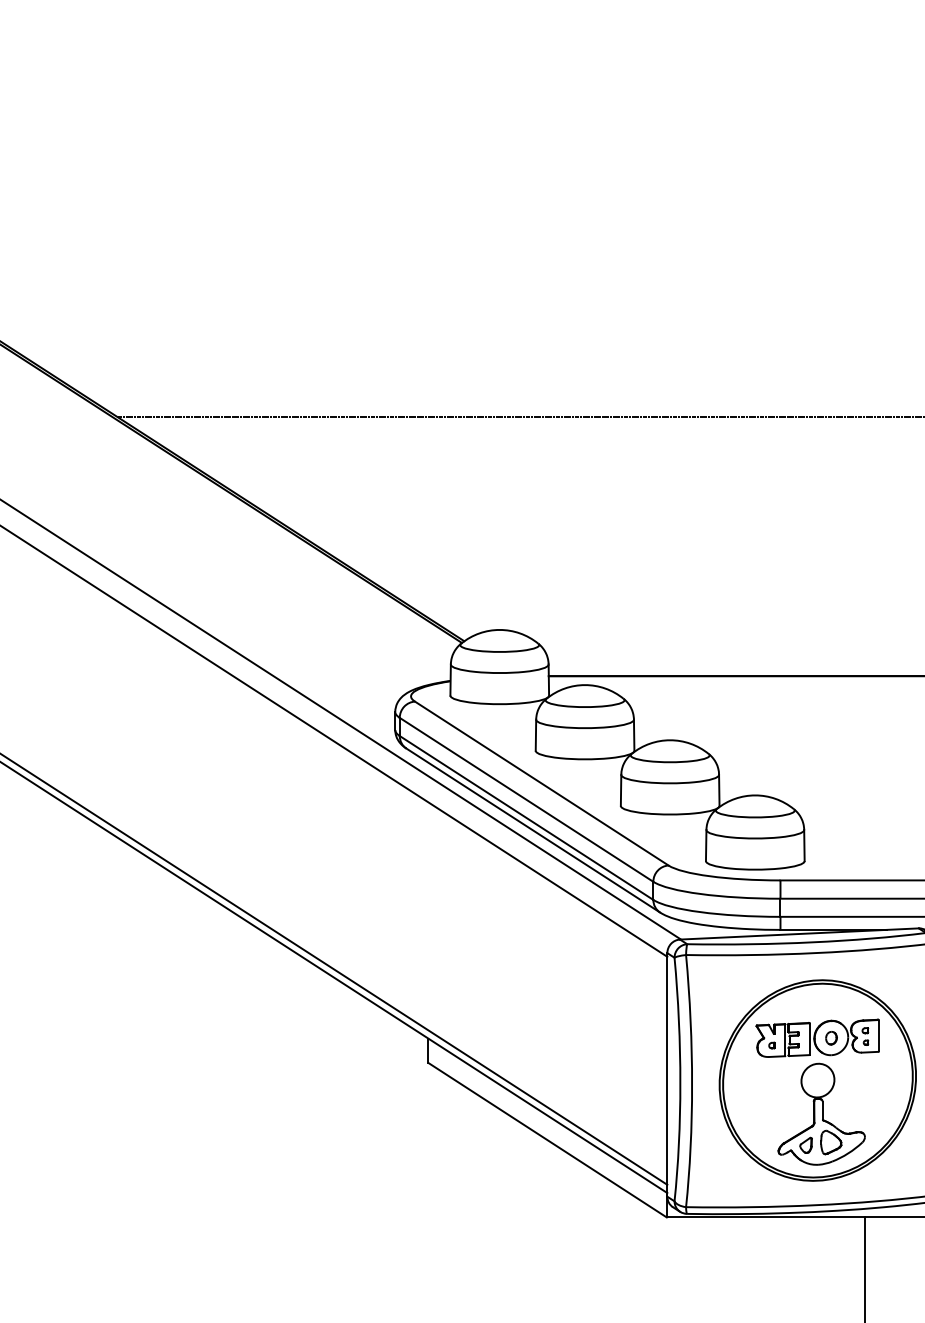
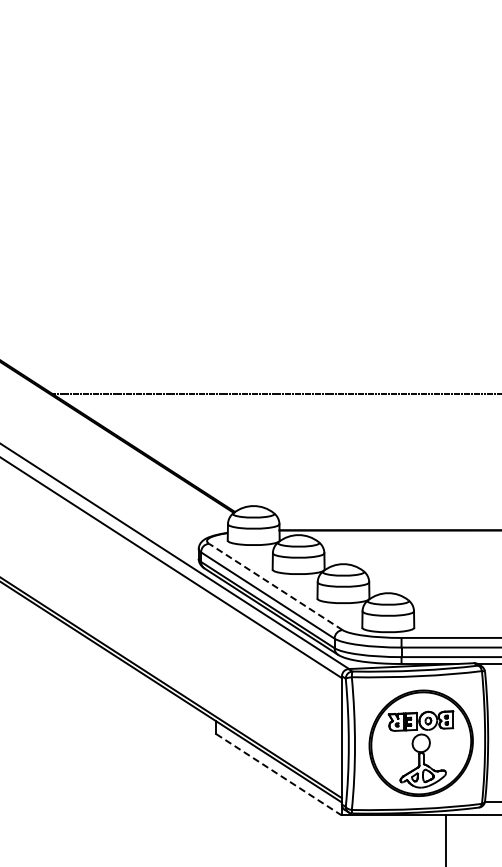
line: (541, 782) -> (275, 586), solid -> dashed
line: (546, 1139) -> (278, 774), solid -> dashed

